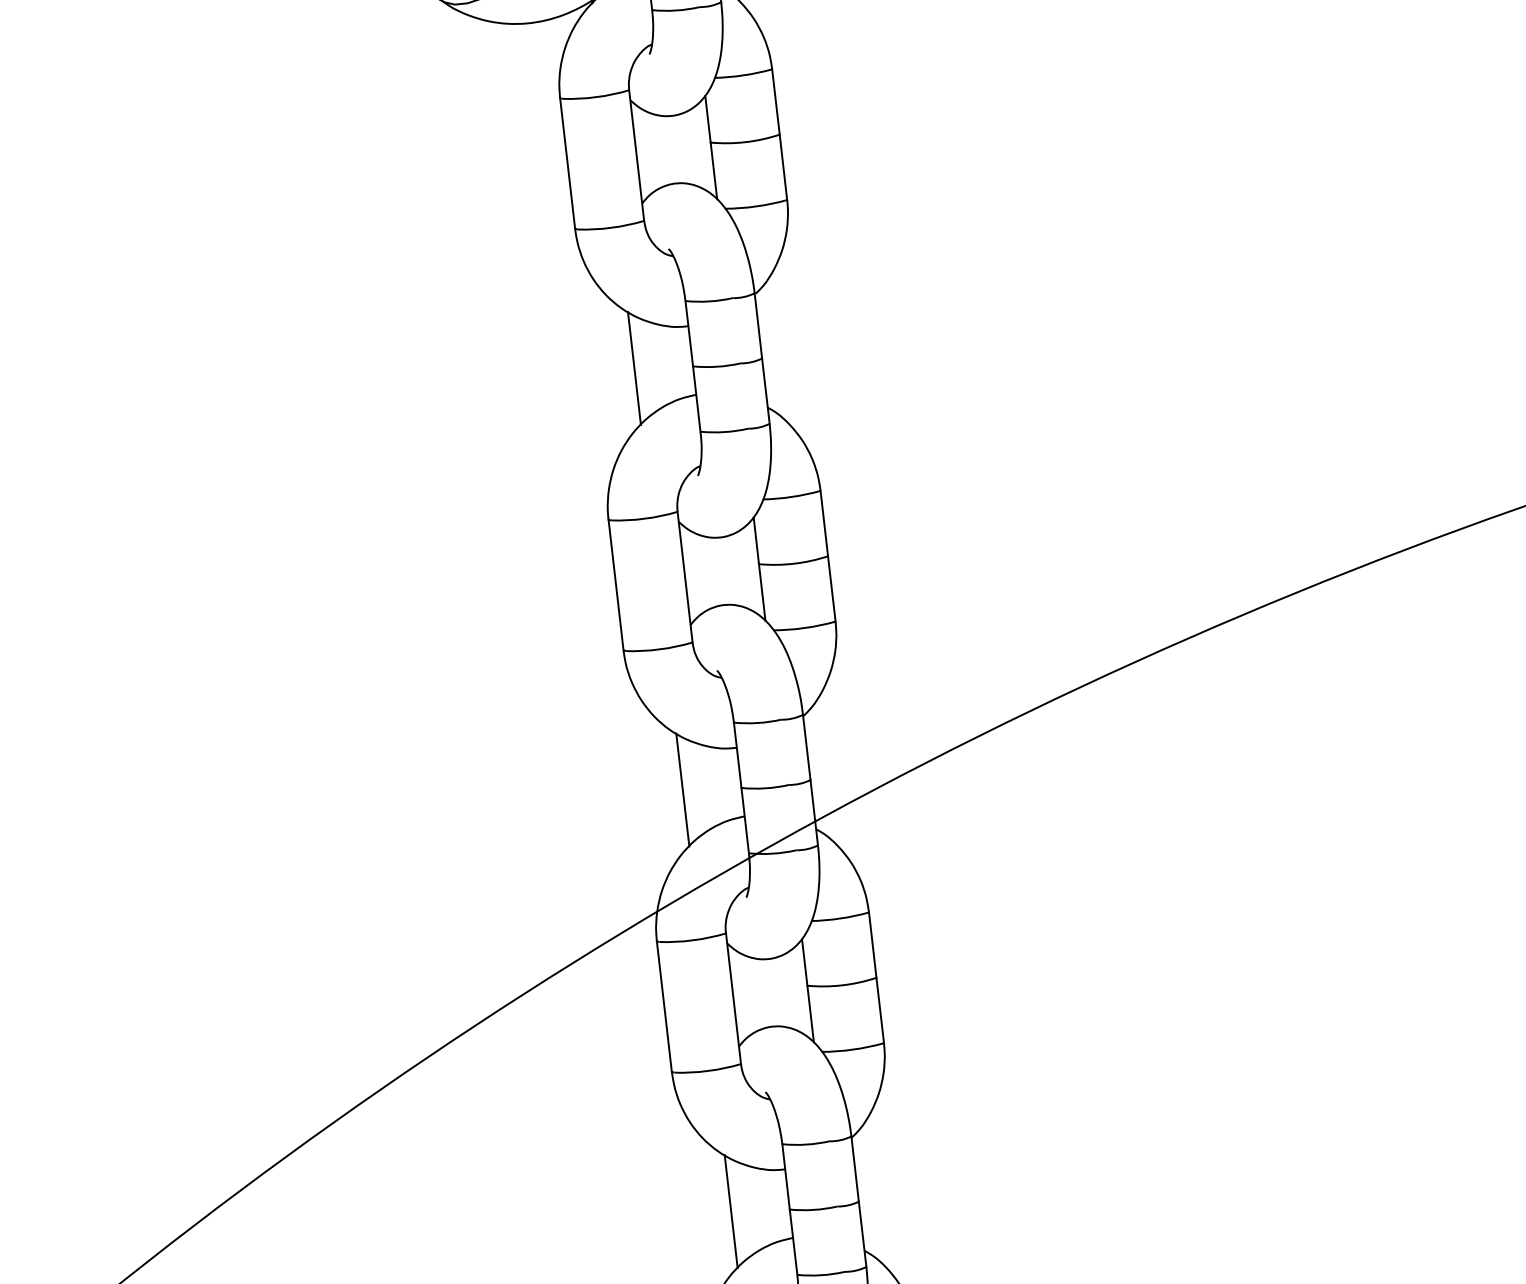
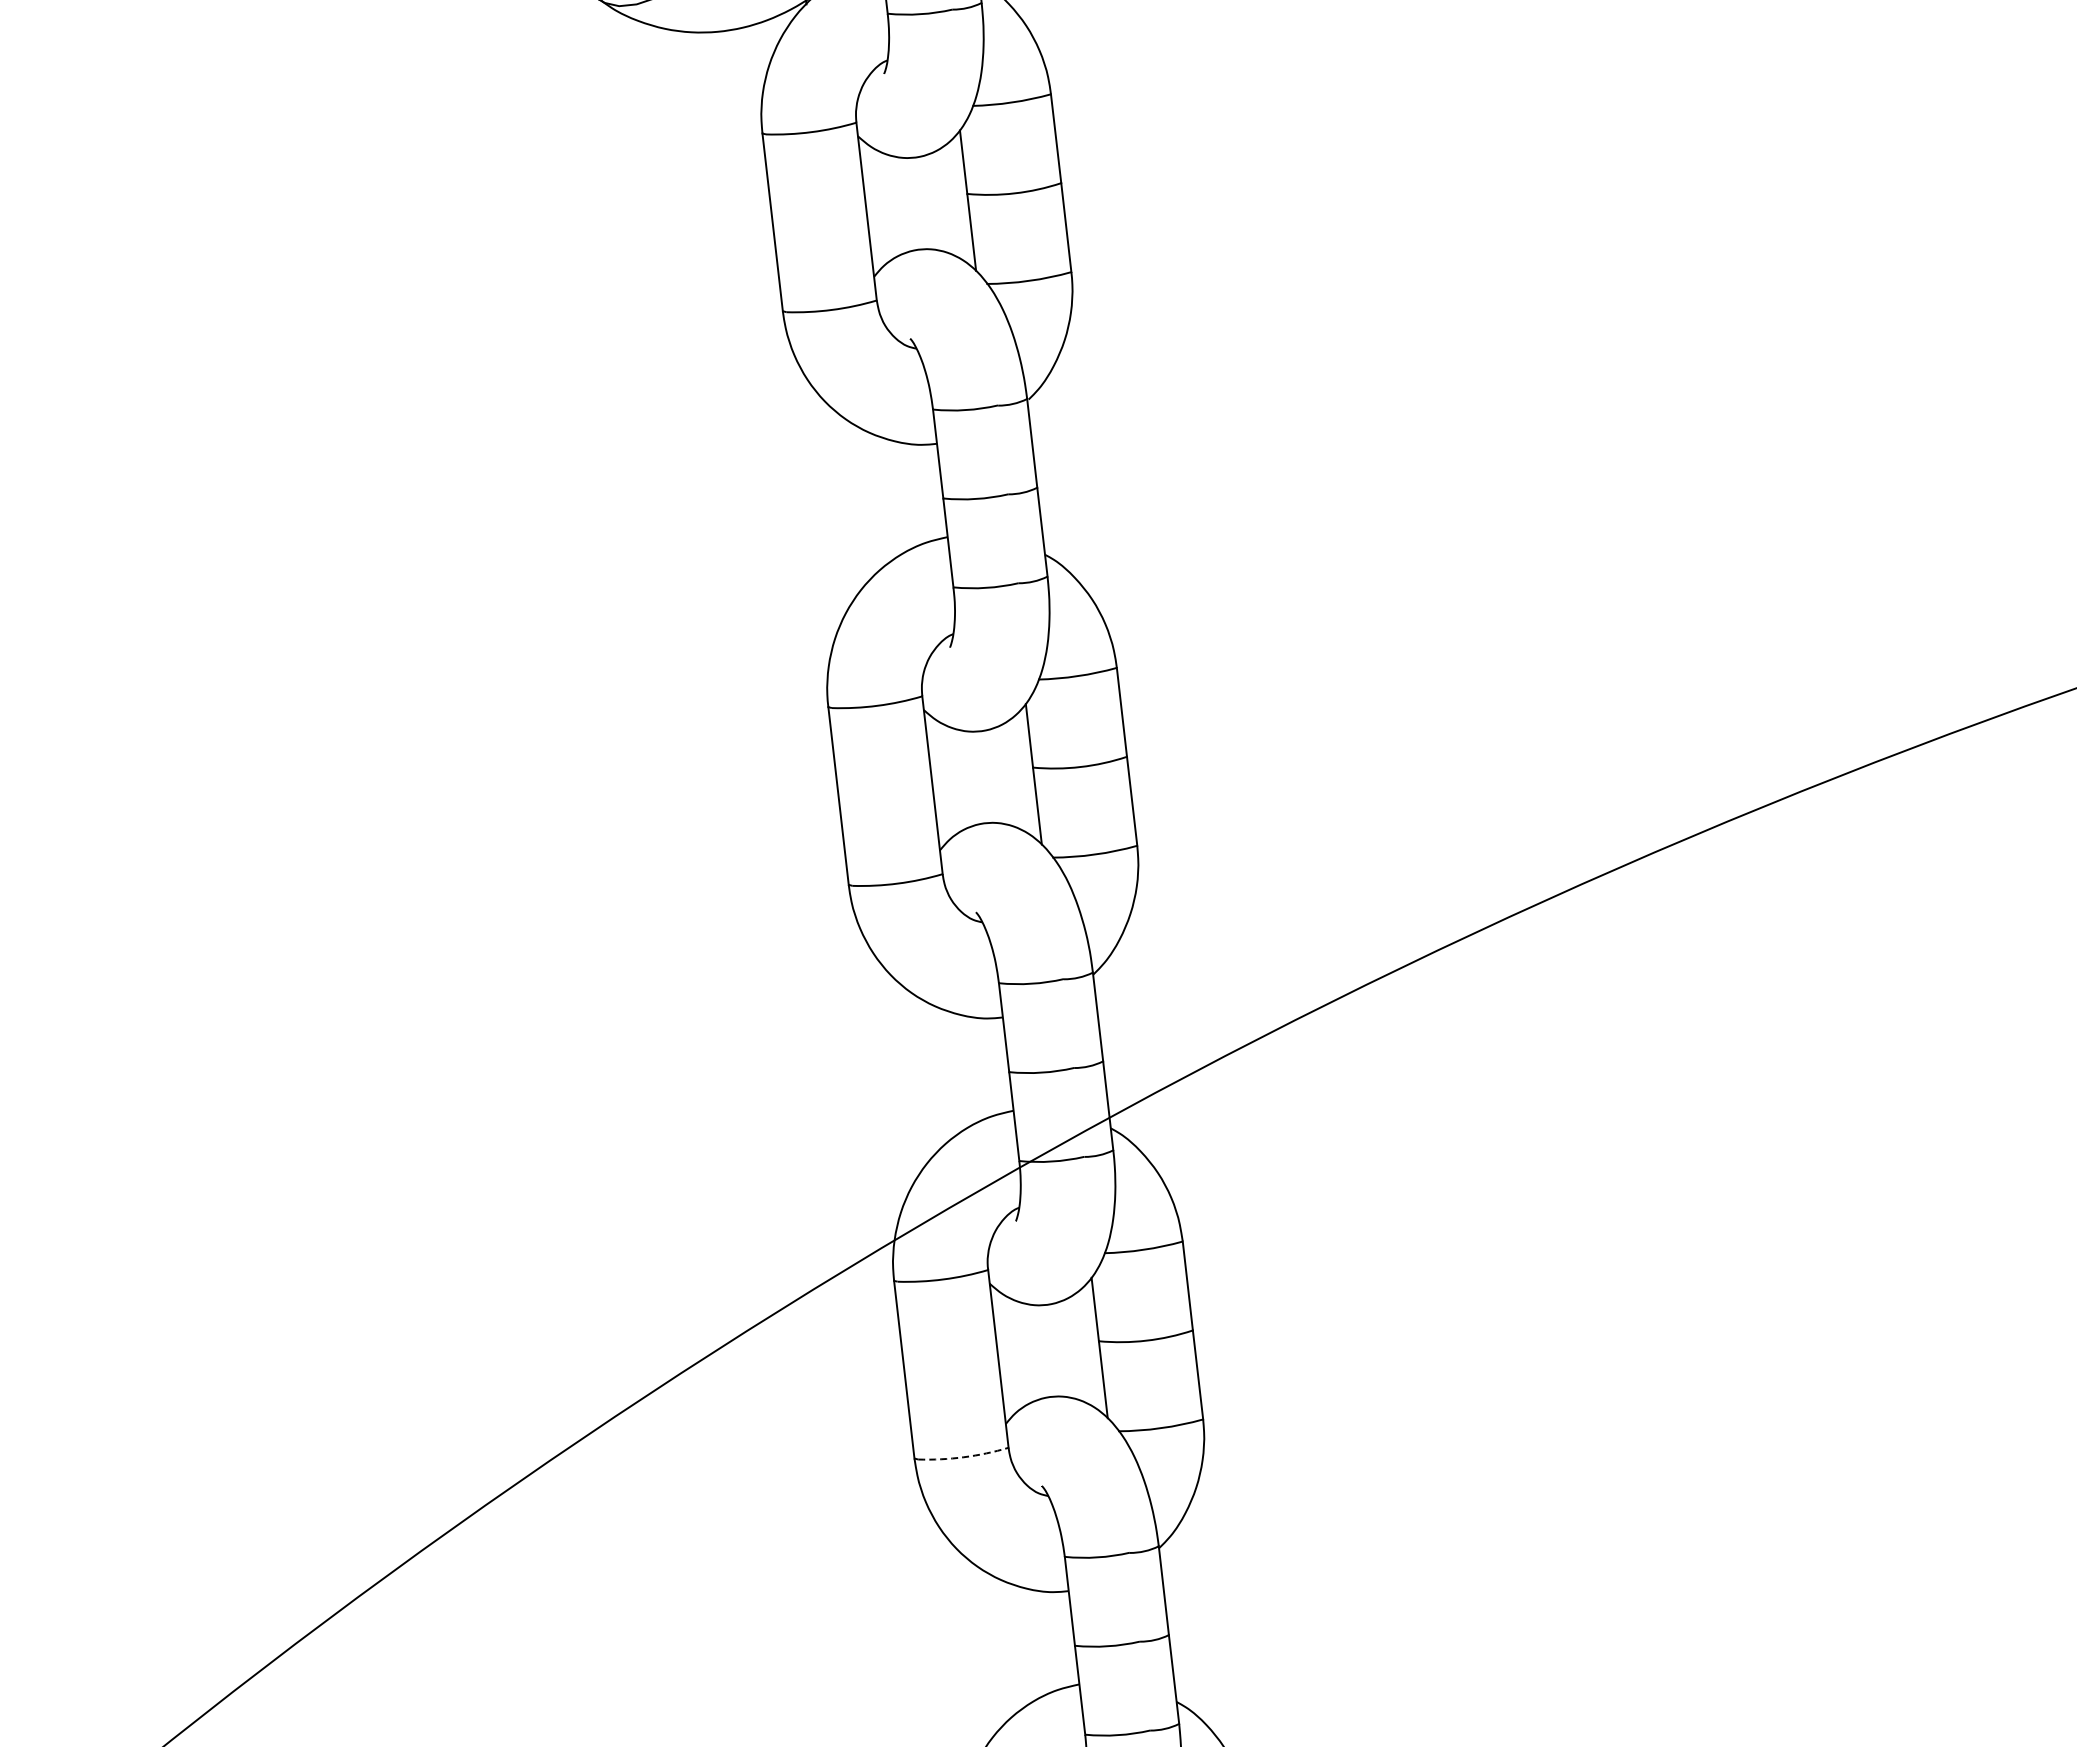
line: (634, 368) -> (863, 501), removed
line: (682, 789) -> (929, 1074), removed
arc: (707, 1071) -> (963, 1457), solid -> dashed
line: (731, 1211) -> (995, 1648), removed

